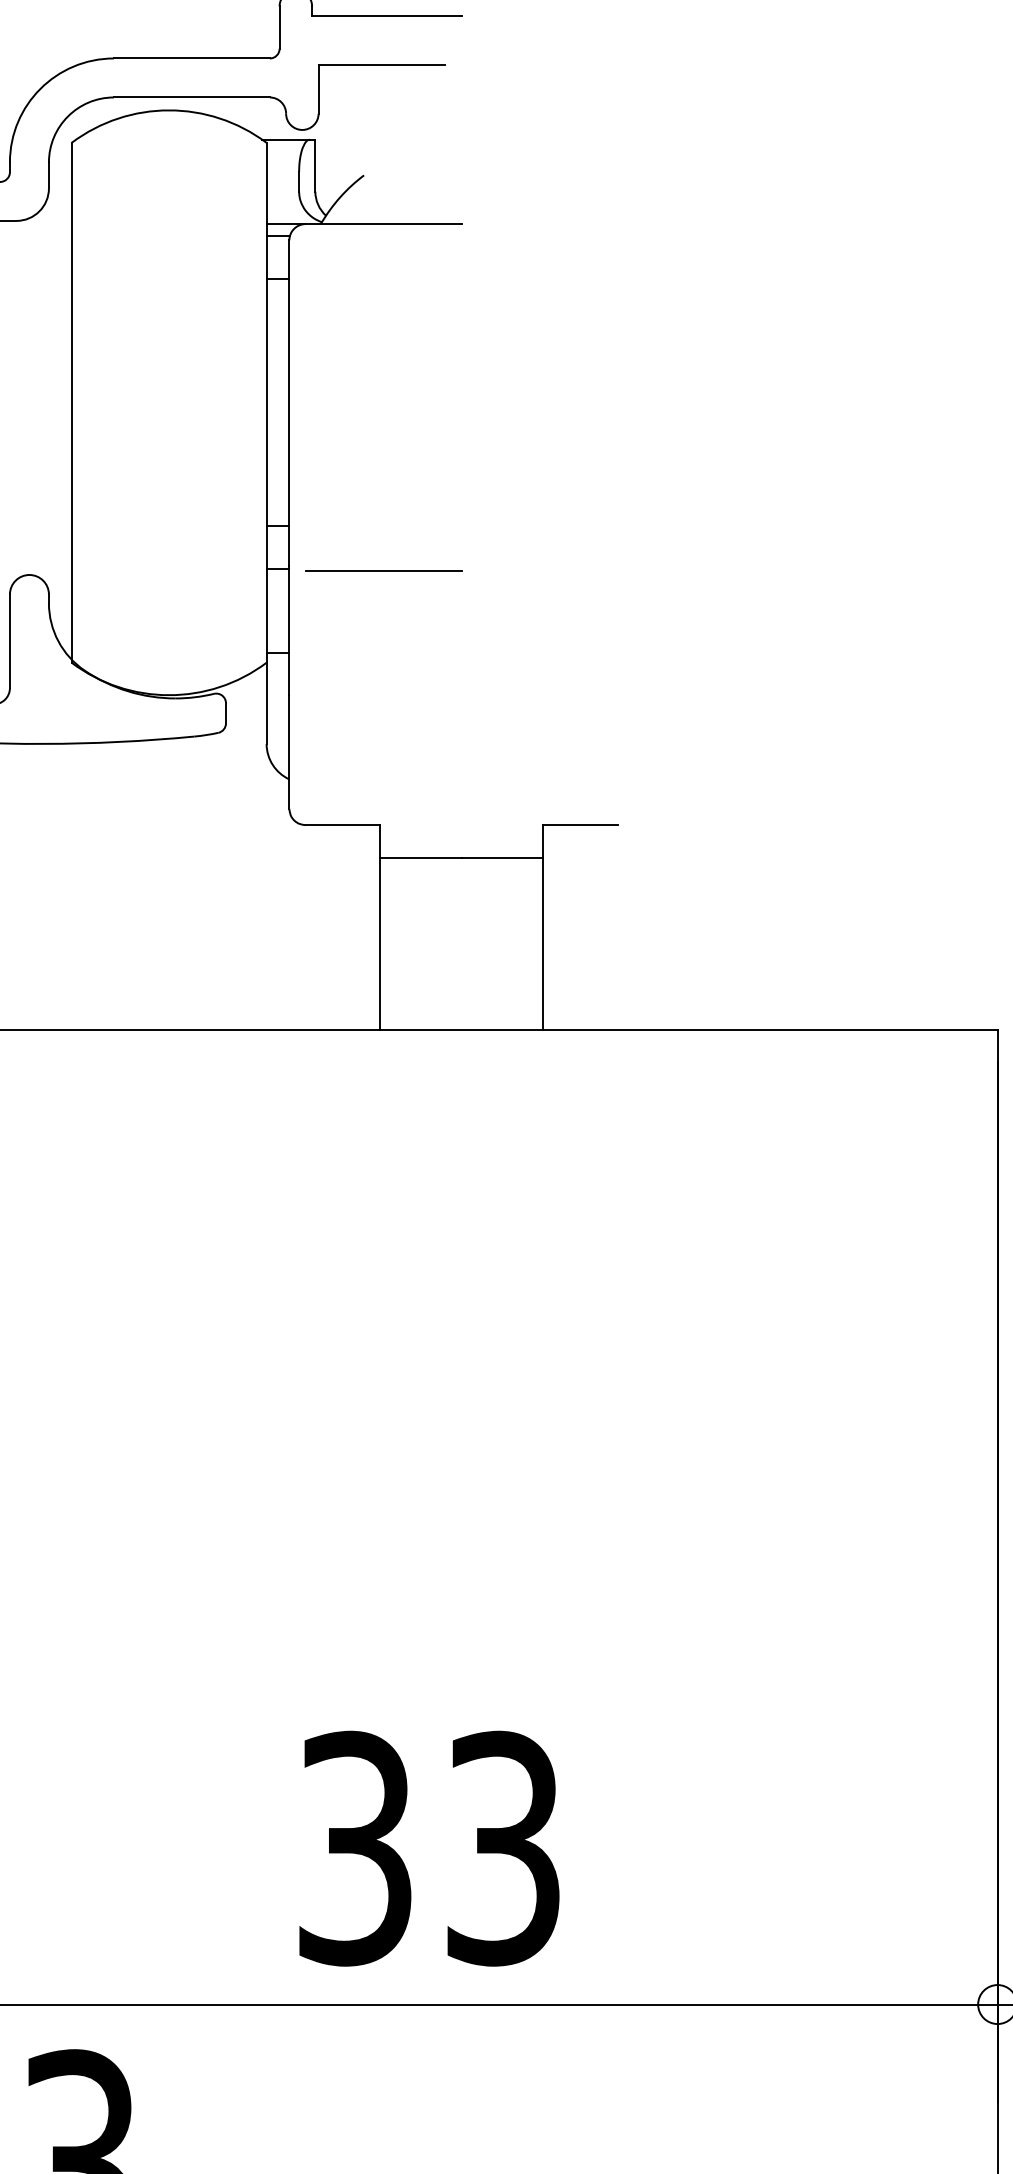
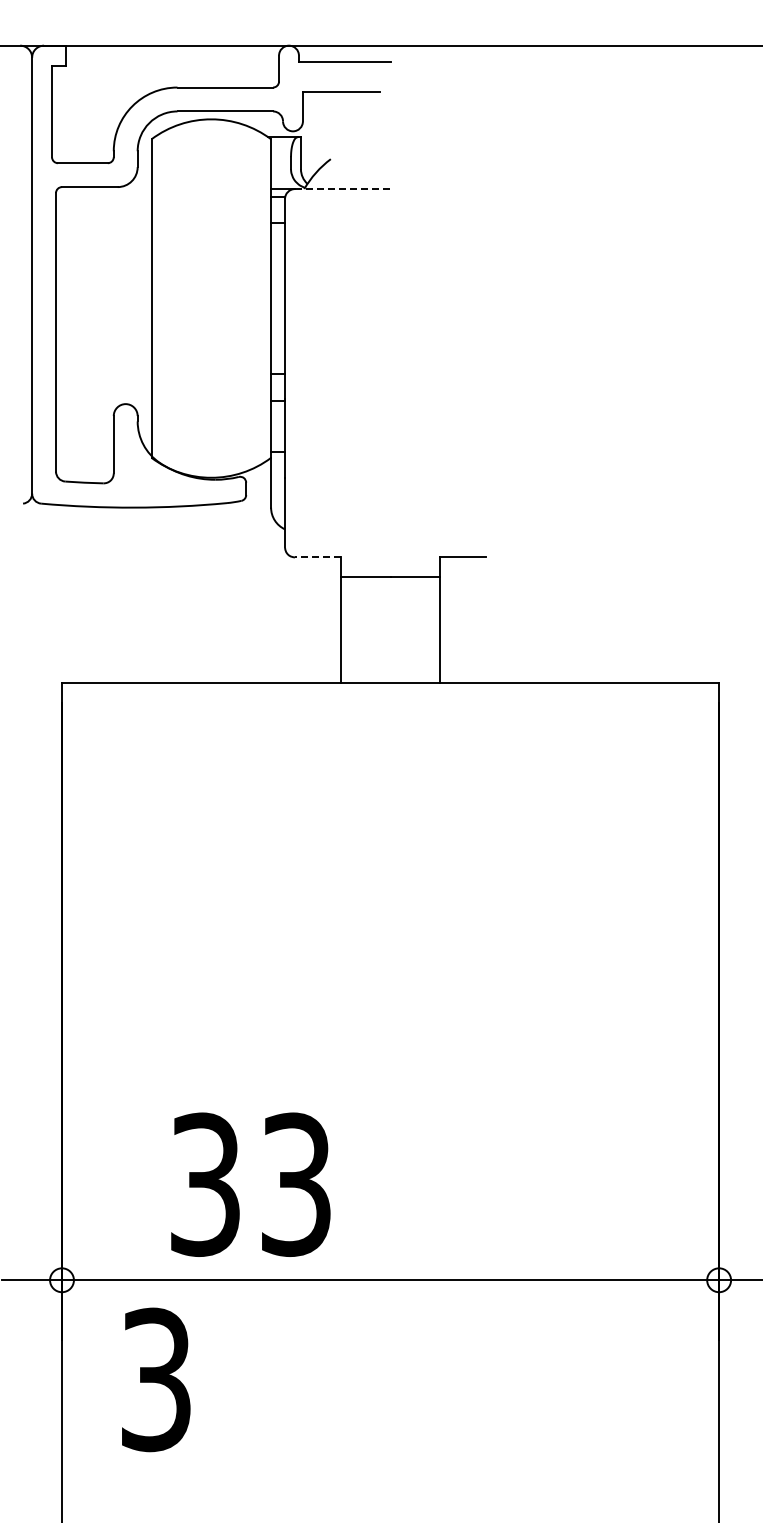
line: (383, 224) -> (342, 189), solid -> dashed
line: (383, 570) -> (342, 401), removed
line: (342, 825) -> (317, 557), solid -> dashed
text: (428, 1848) -> (250, 1184), moved

